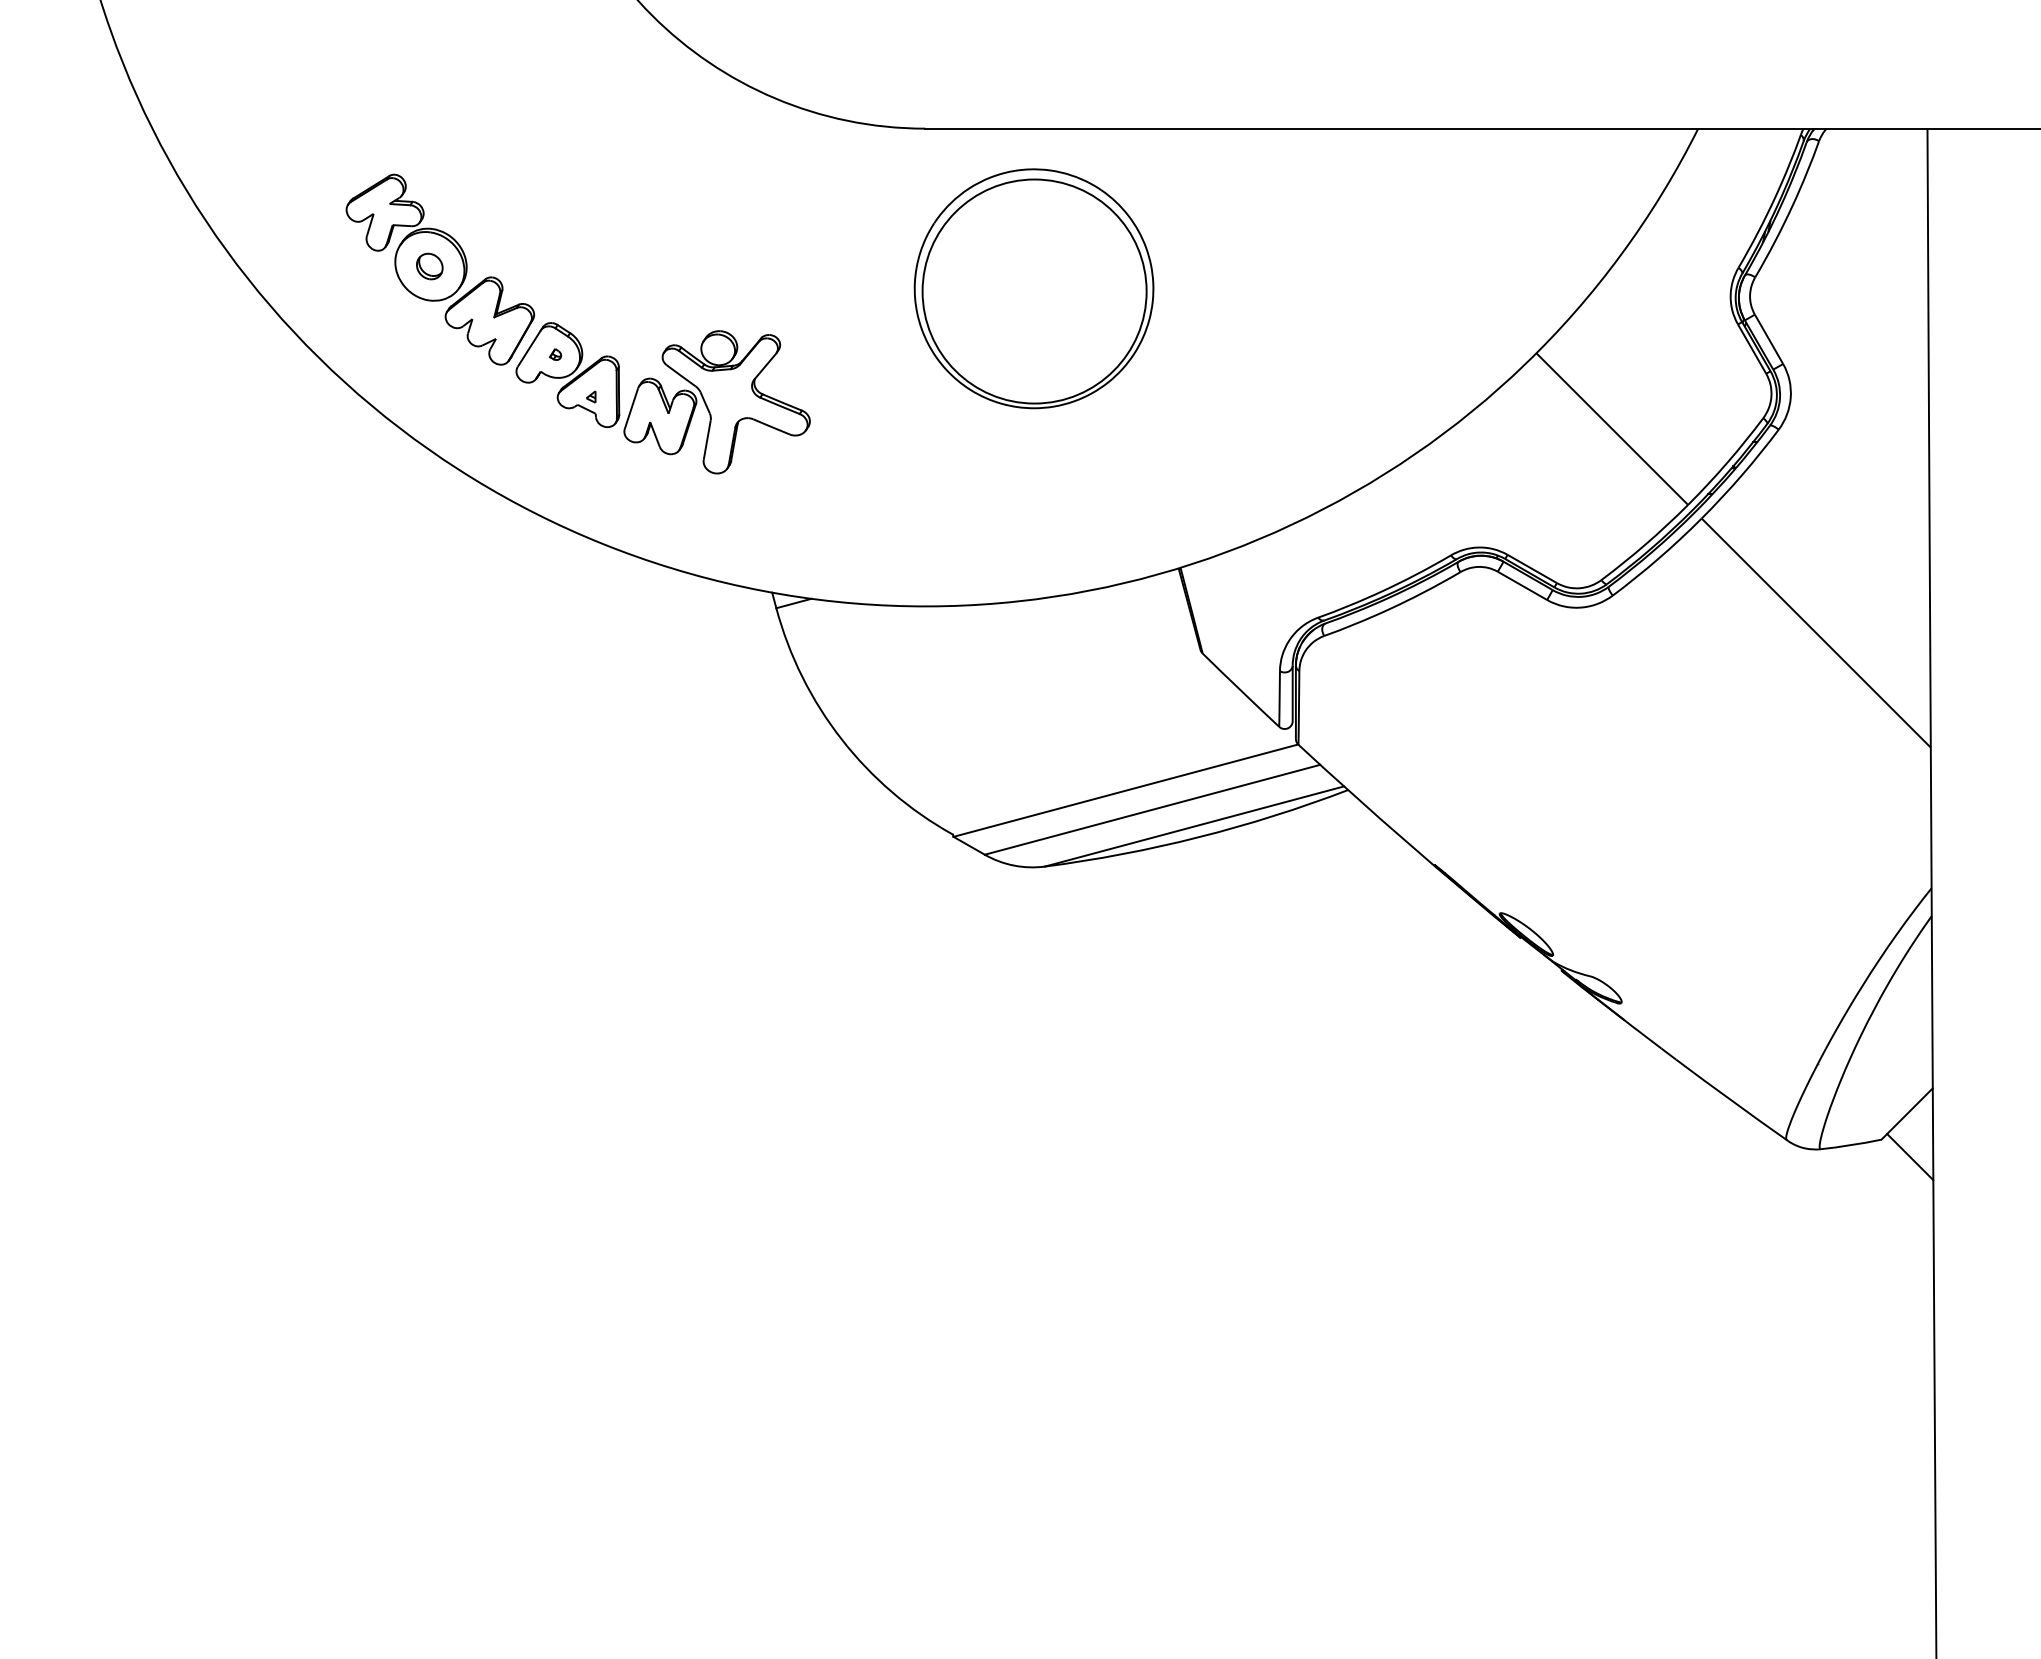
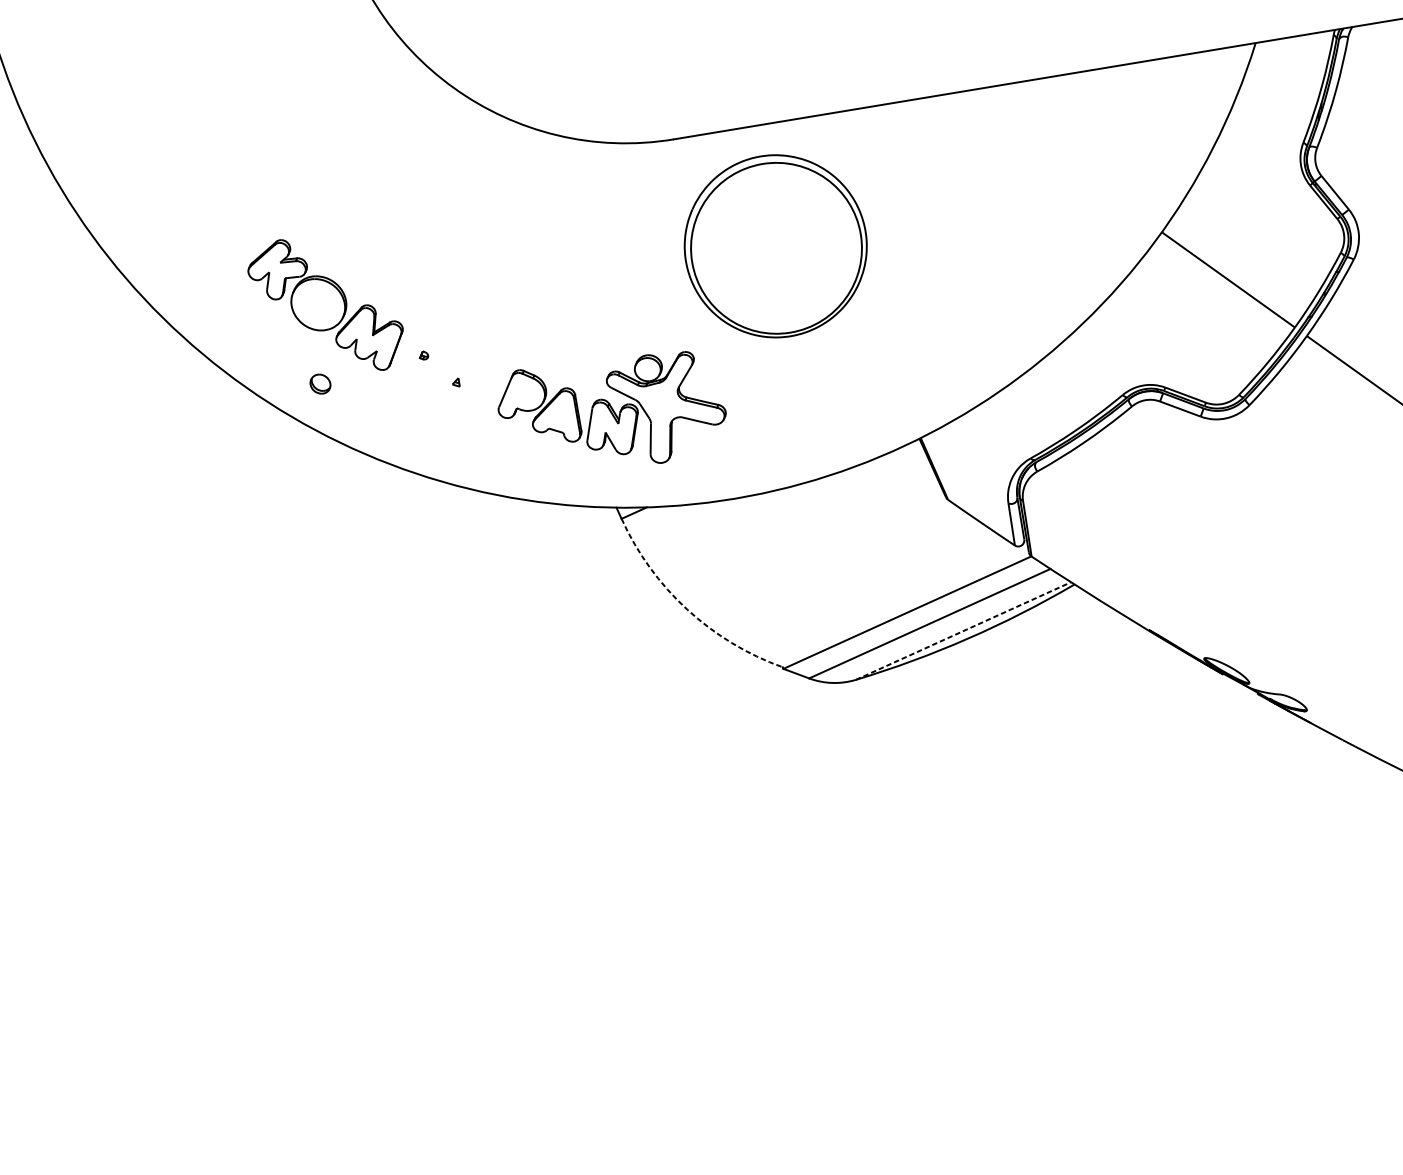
part: (429, 266) -> (320, 384), moved
part: (662, 398) -> (611, 413), moved
arc: (841, 739) -> (686, 609), solid -> dashed
line: (1194, 826) -> (963, 631), solid -> dashed

